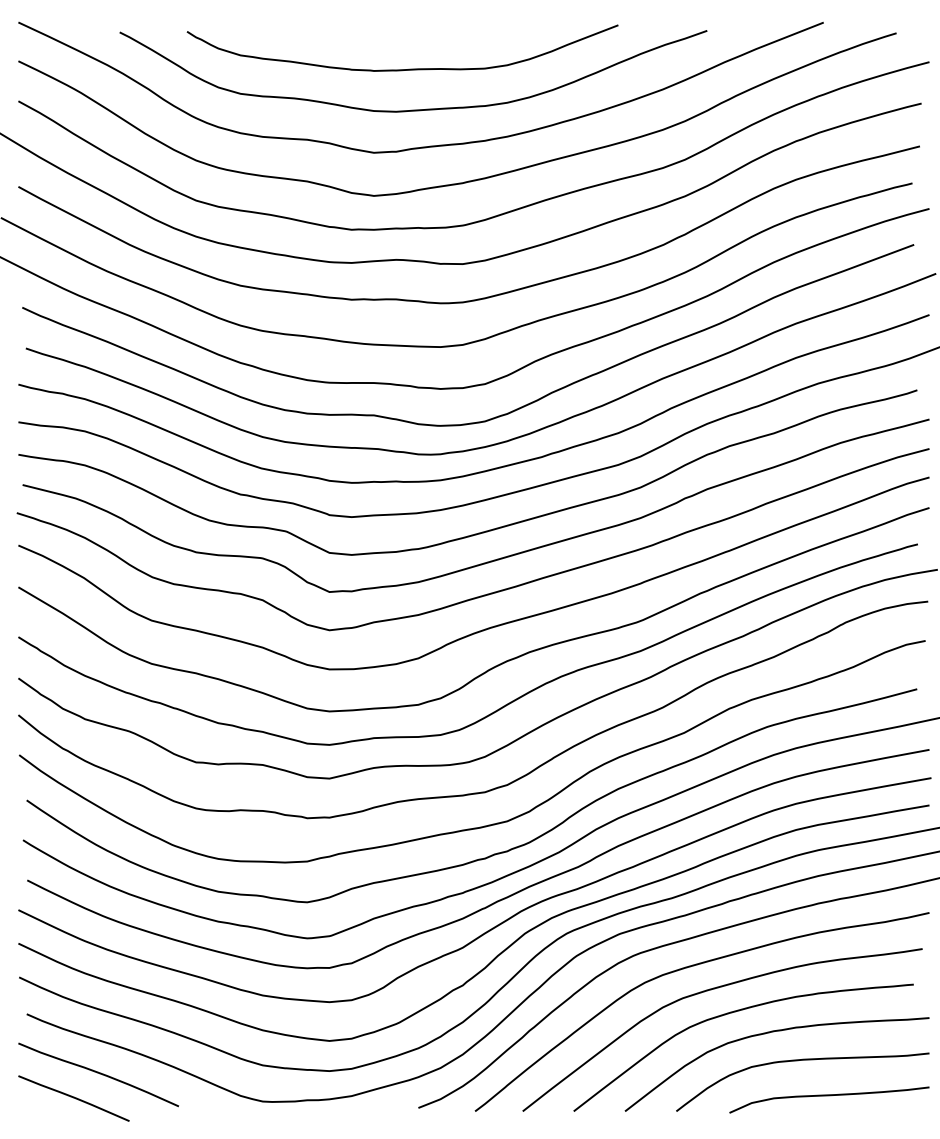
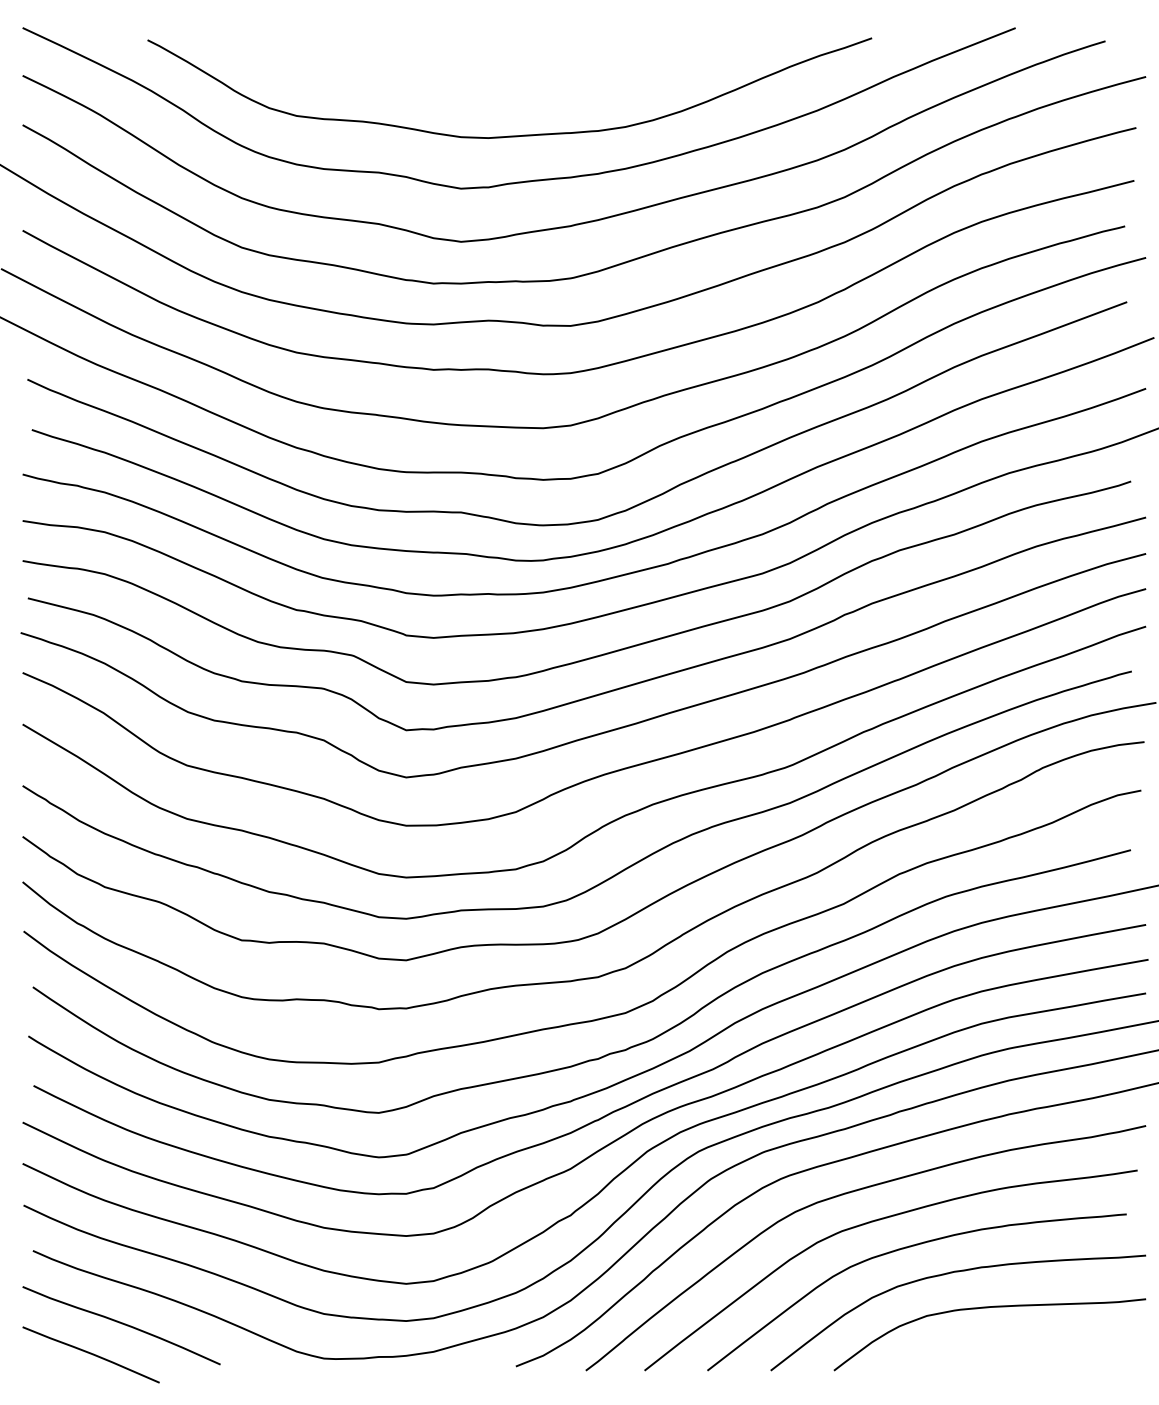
curve: (402, 69) -> (496, 85), removed
curve: (829, 1096) -> (1022, 1352), removed

